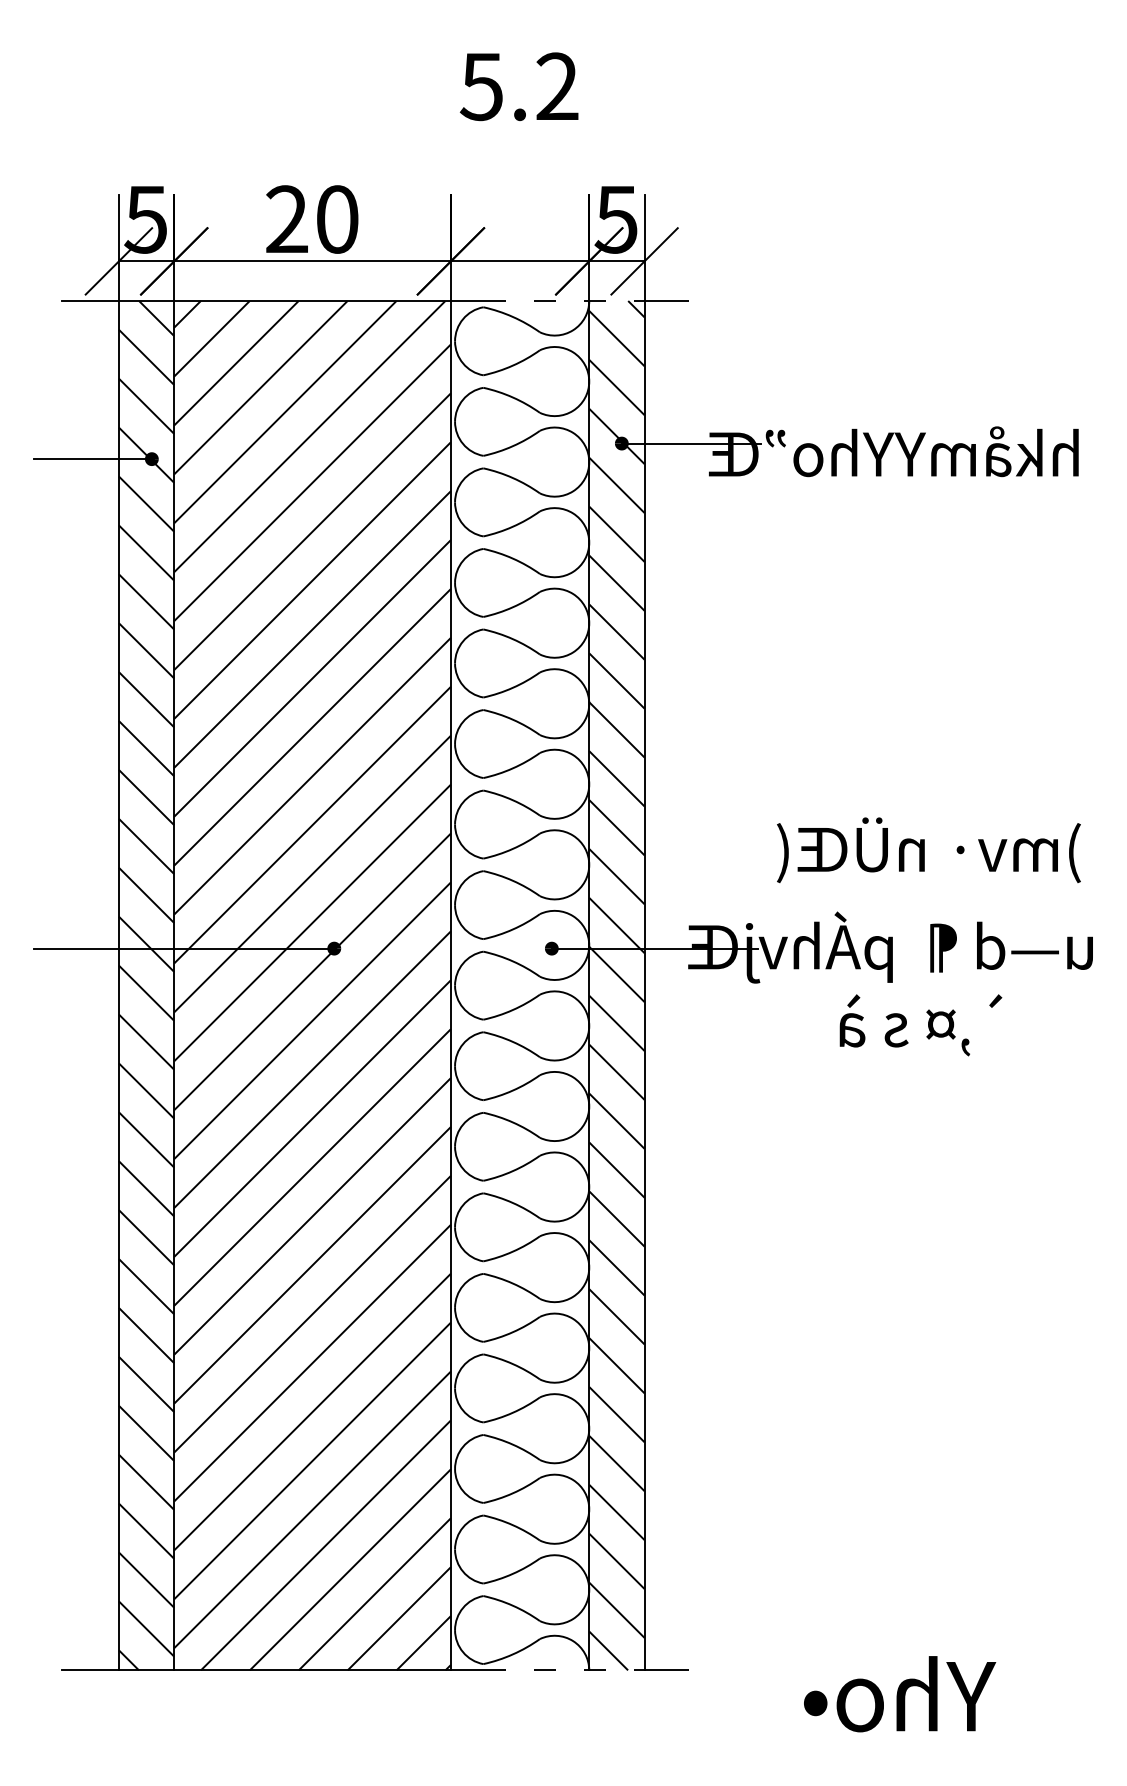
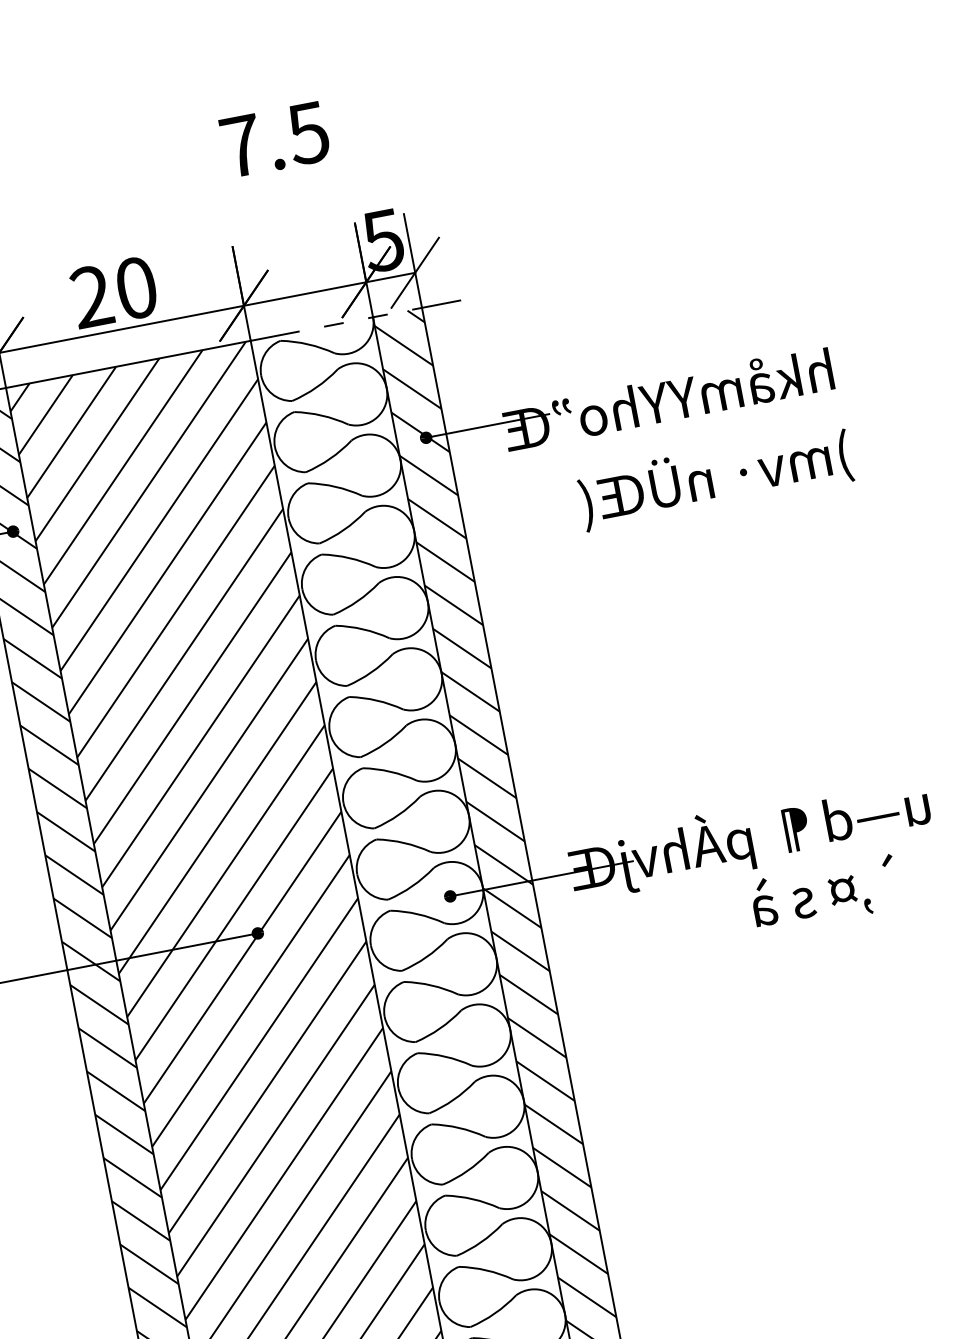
text: (518, 86) -> (273, 139), 5.2 -> 7.5
text: (928, 850) -> (715, 478), moved
text: (920, 1025) -> (824, 894), moved

